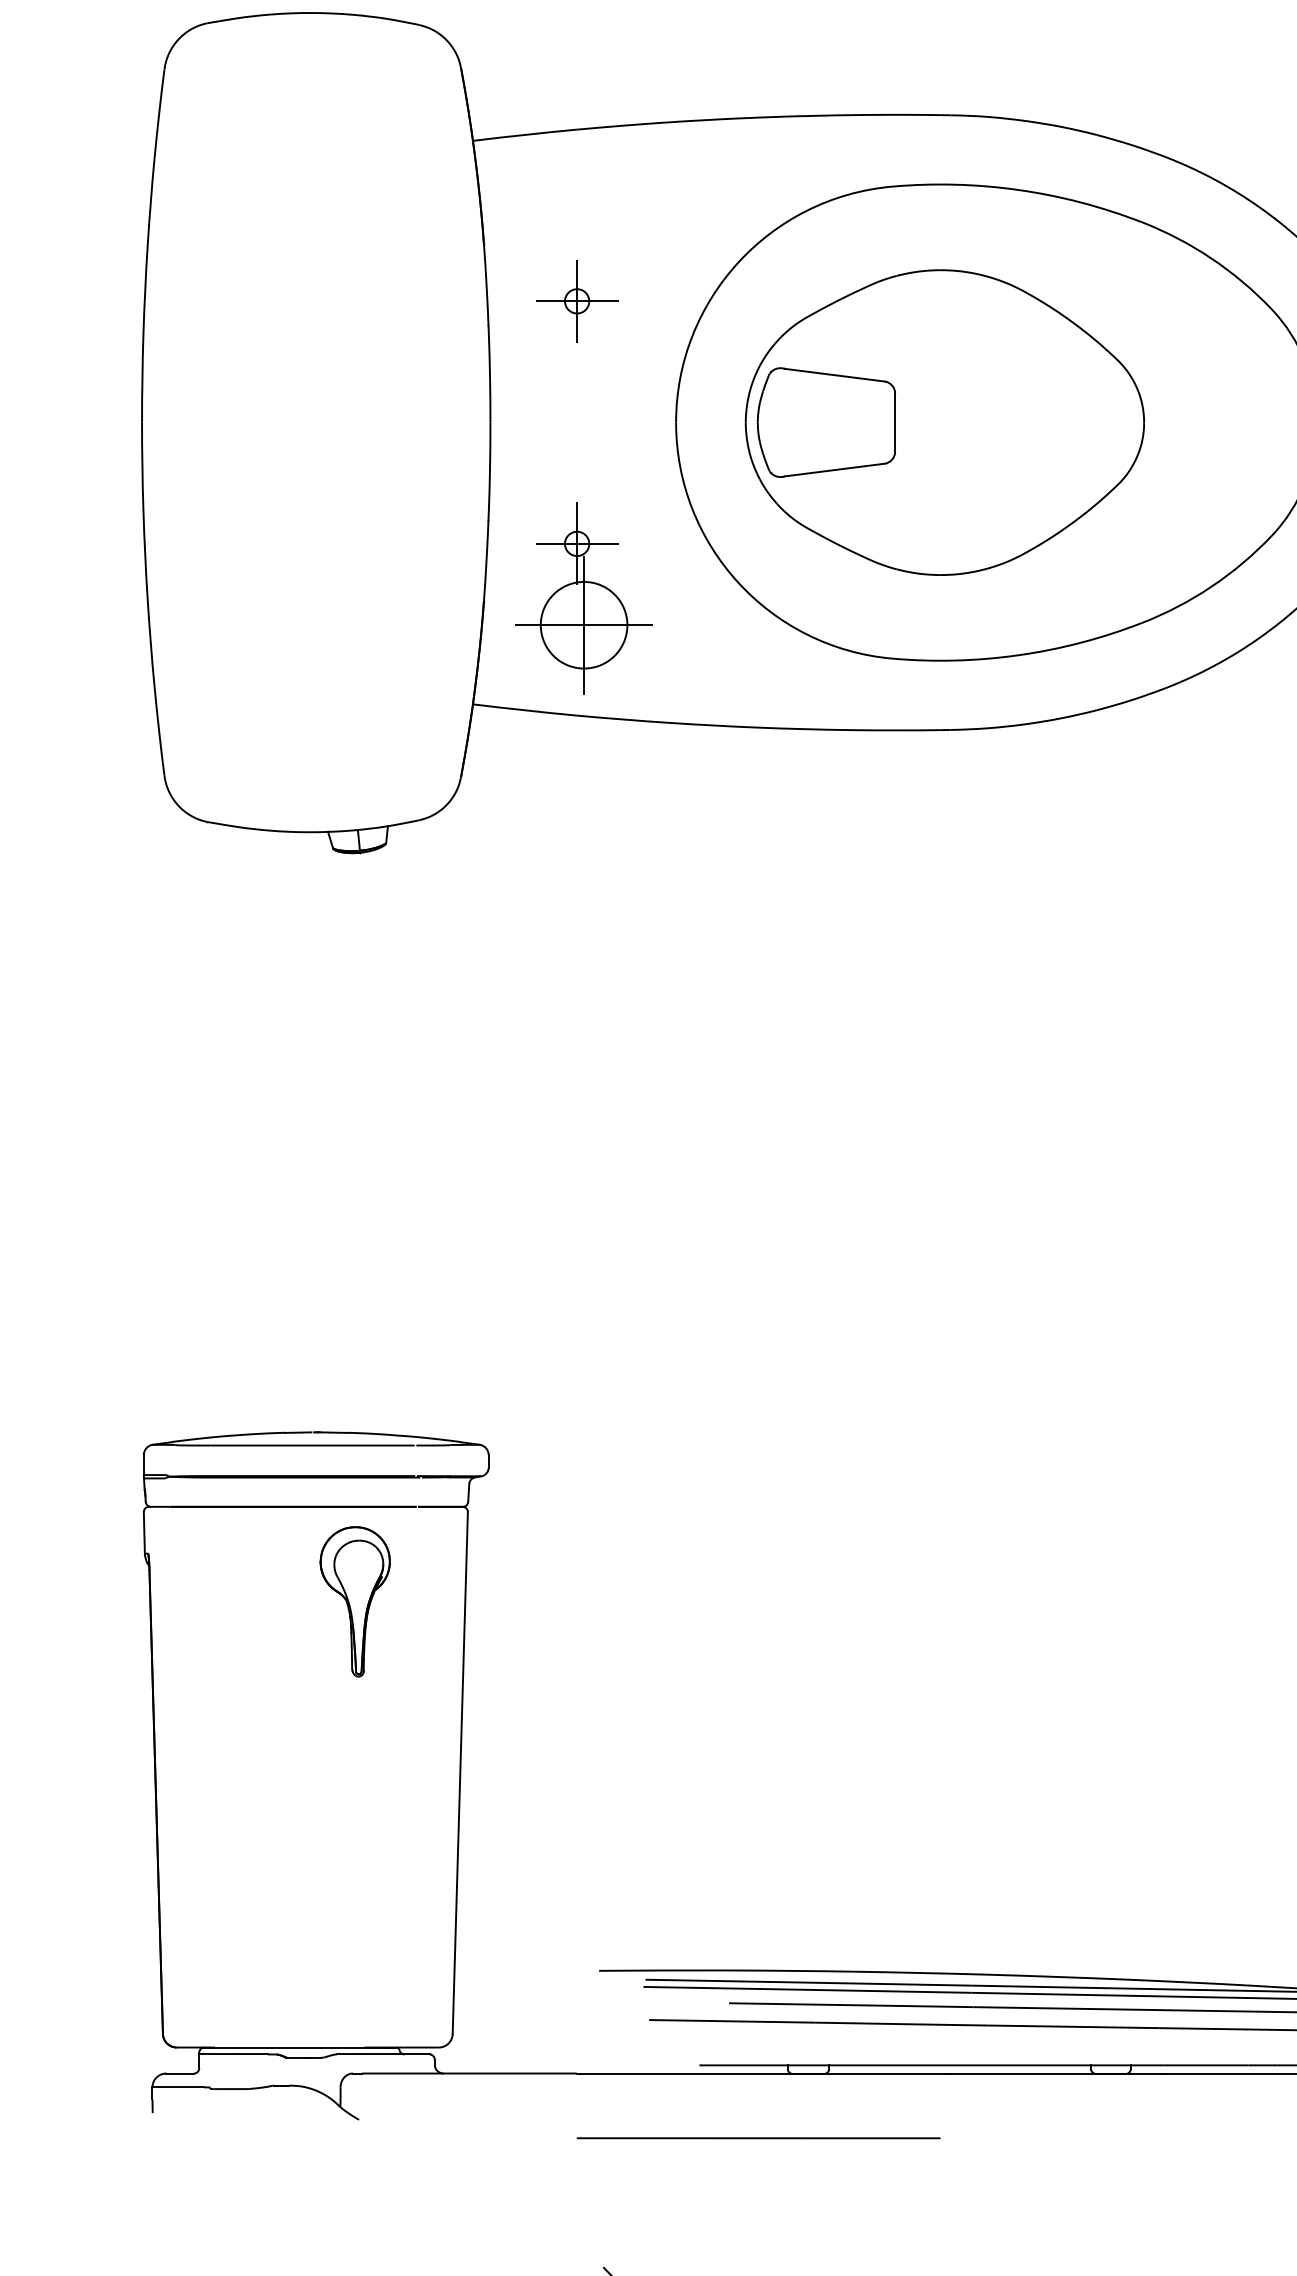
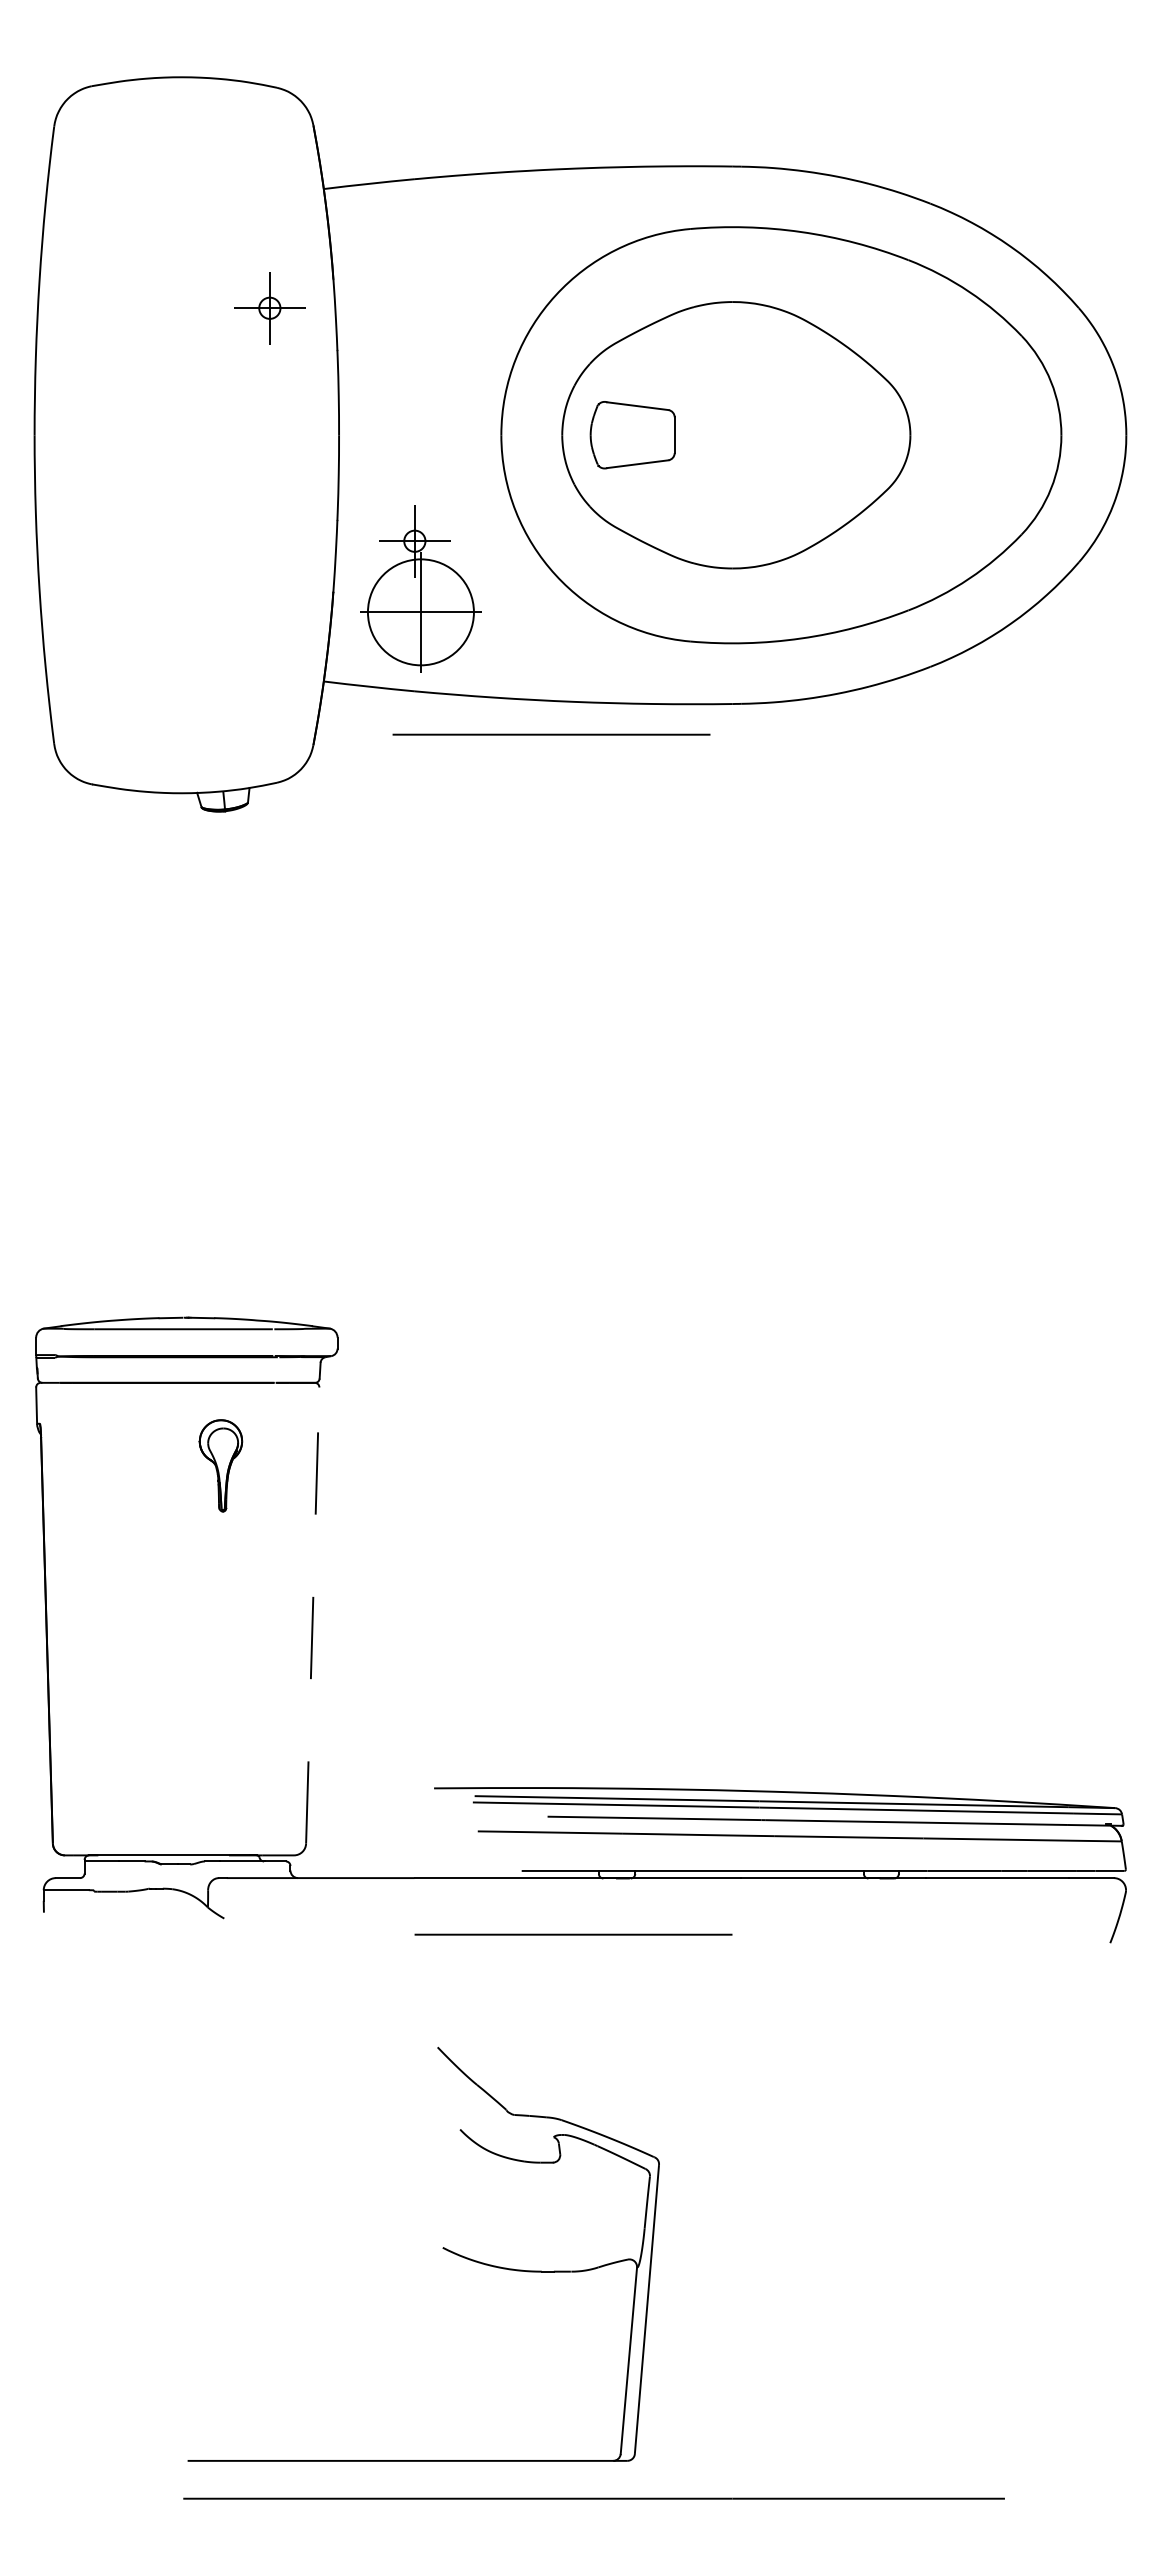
part: (576, 301) -> (269, 308), moved
part: (826, 421) -> (632, 434), size x0.7
circle: (583, 625) -> (420, 612), size x1.4
line: (733, 765) -> (551, 734), added
part: (354, 1601) -> (220, 1465), size x0.7
line: (460, 1773) -> (312, 1615), solid -> dashed

